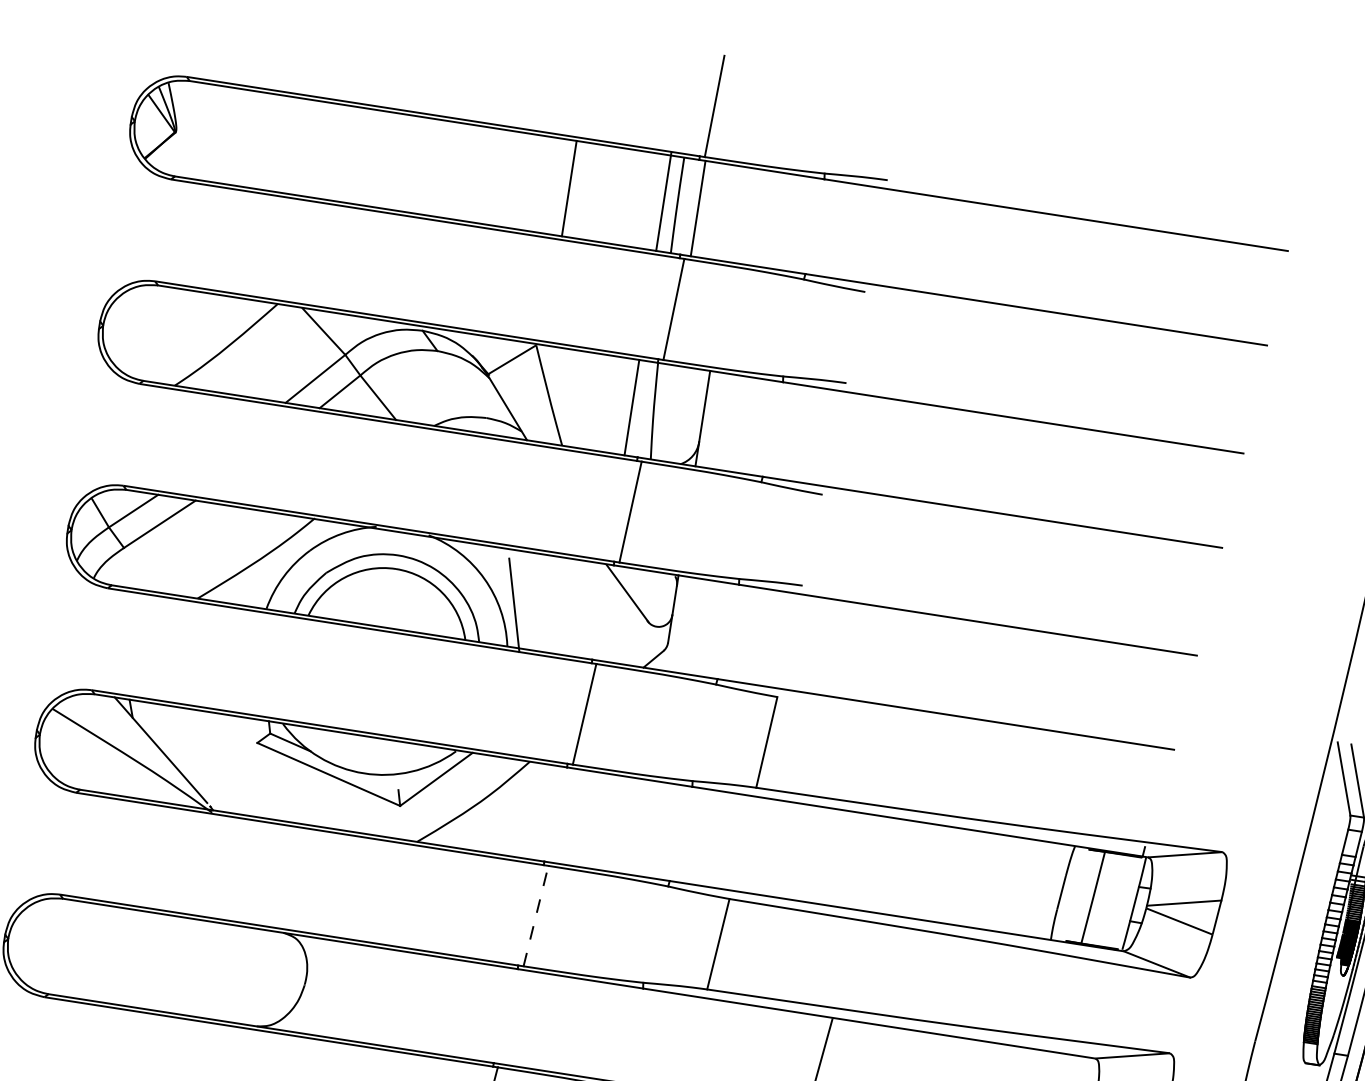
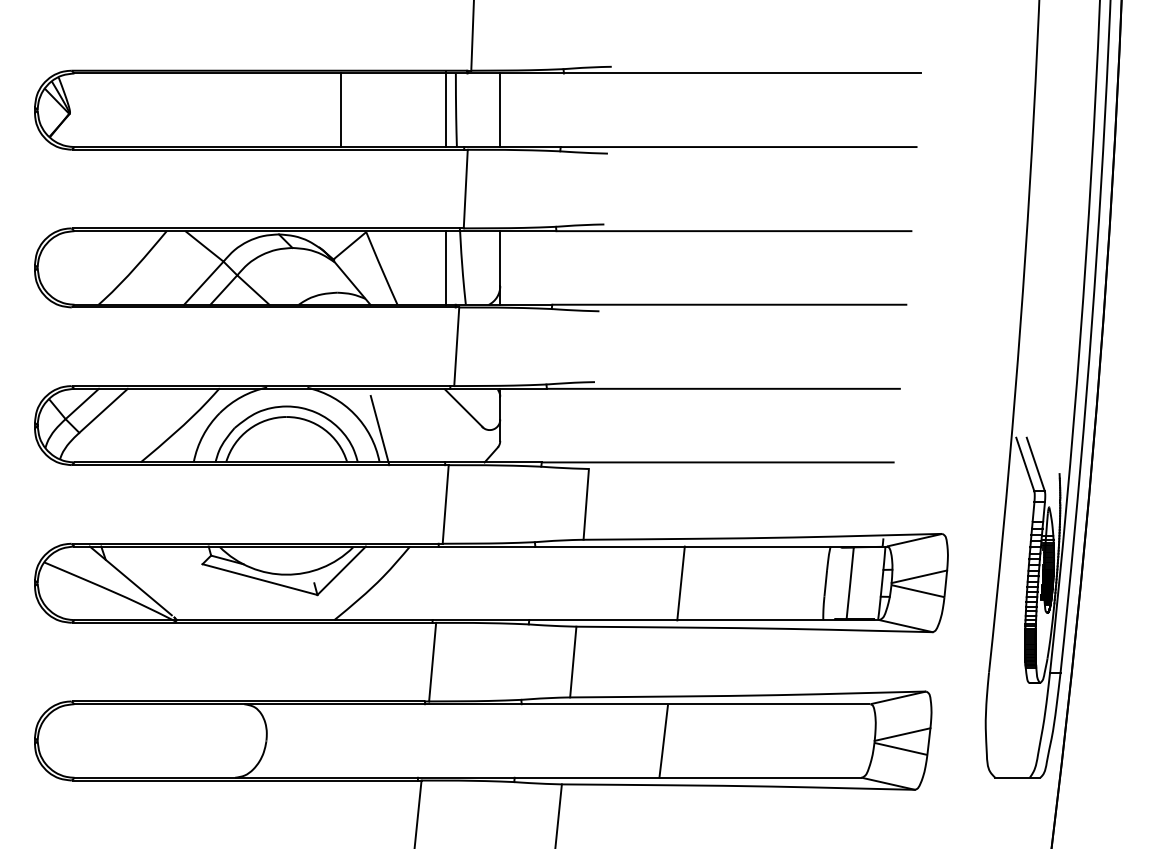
line: (568, 188) -> (340, 110), moved
line: (698, 208) -> (500, 110), moved
line: (873, 863) -> (680, 583), added
line: (535, 915) -> (432, 661), dashed -> solid

